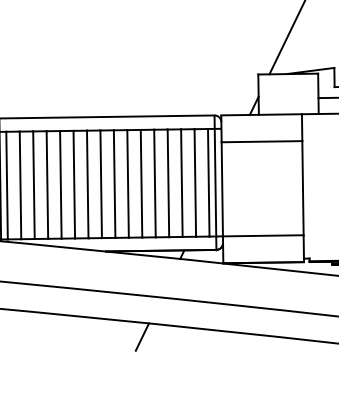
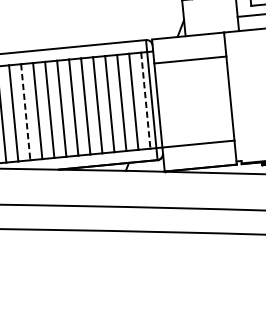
line: (208, 182) -> (145, 100), solid -> dashed
line: (74, 184) -> (25, 112), solid -> dashed
line: (142, 336) -> (97, 242), removed

